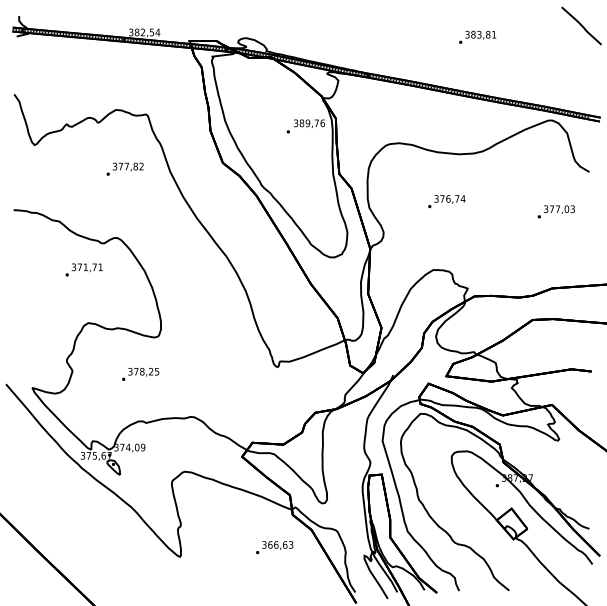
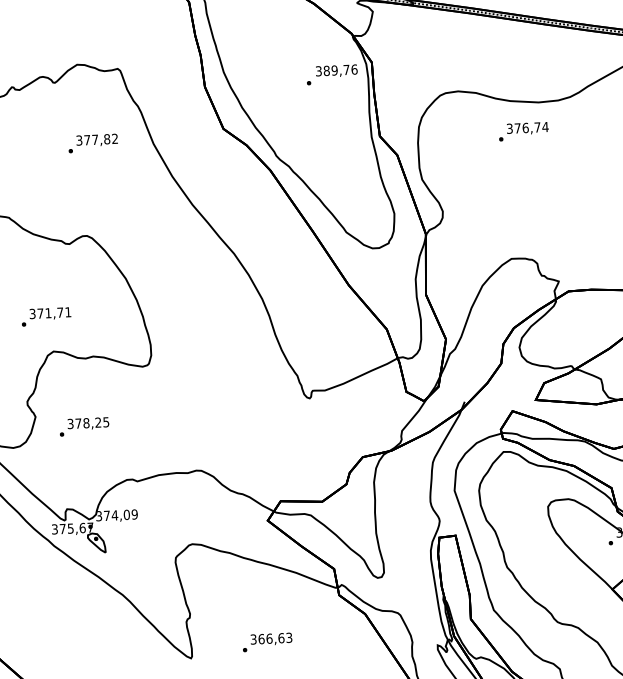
text: (446, 201) -> (523, 131), moved
text: (83, 269) -> (45, 316), moved
text: (140, 373) -> (84, 425), moved
text: (274, 547) -> (267, 642), moved

